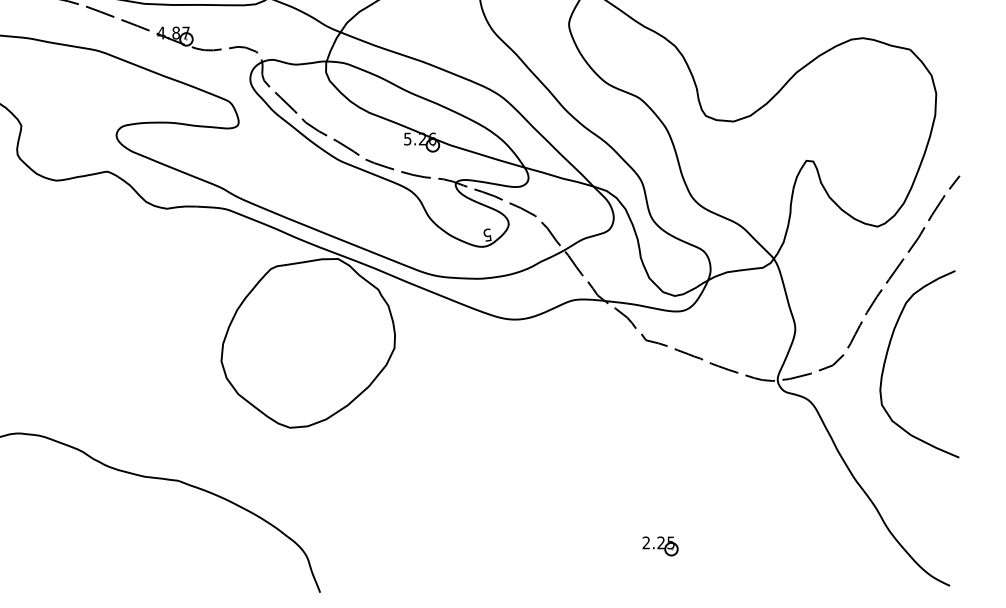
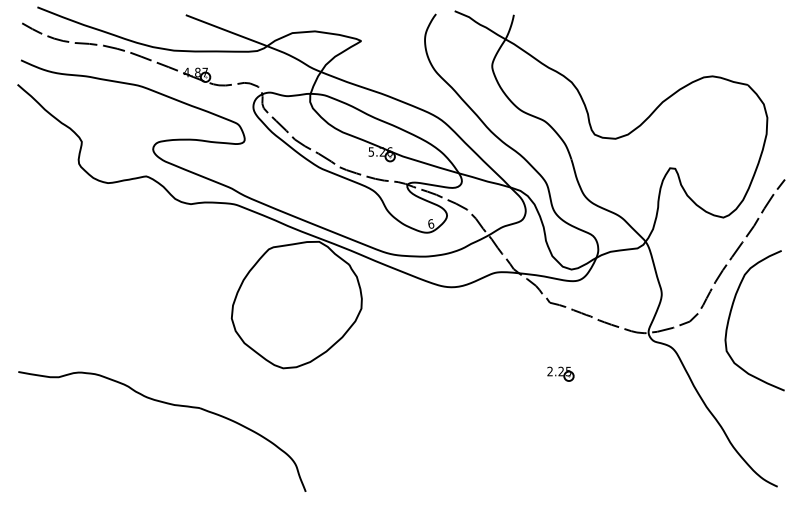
text: (487, 234) -> (431, 223), 5 -> 9
part: (660, 545) -> (560, 373), moved

